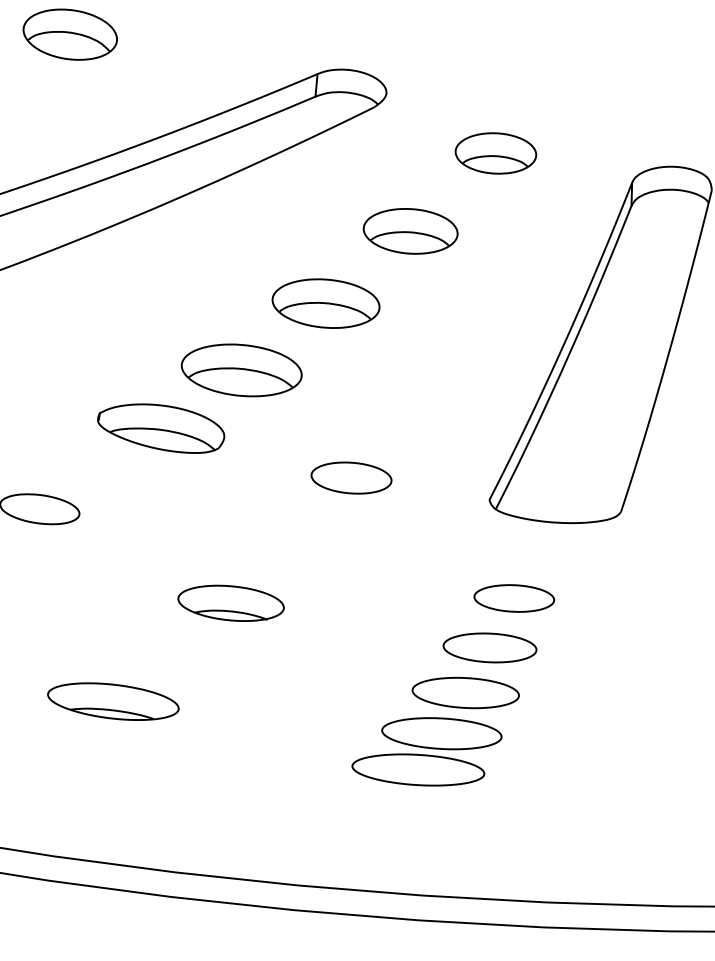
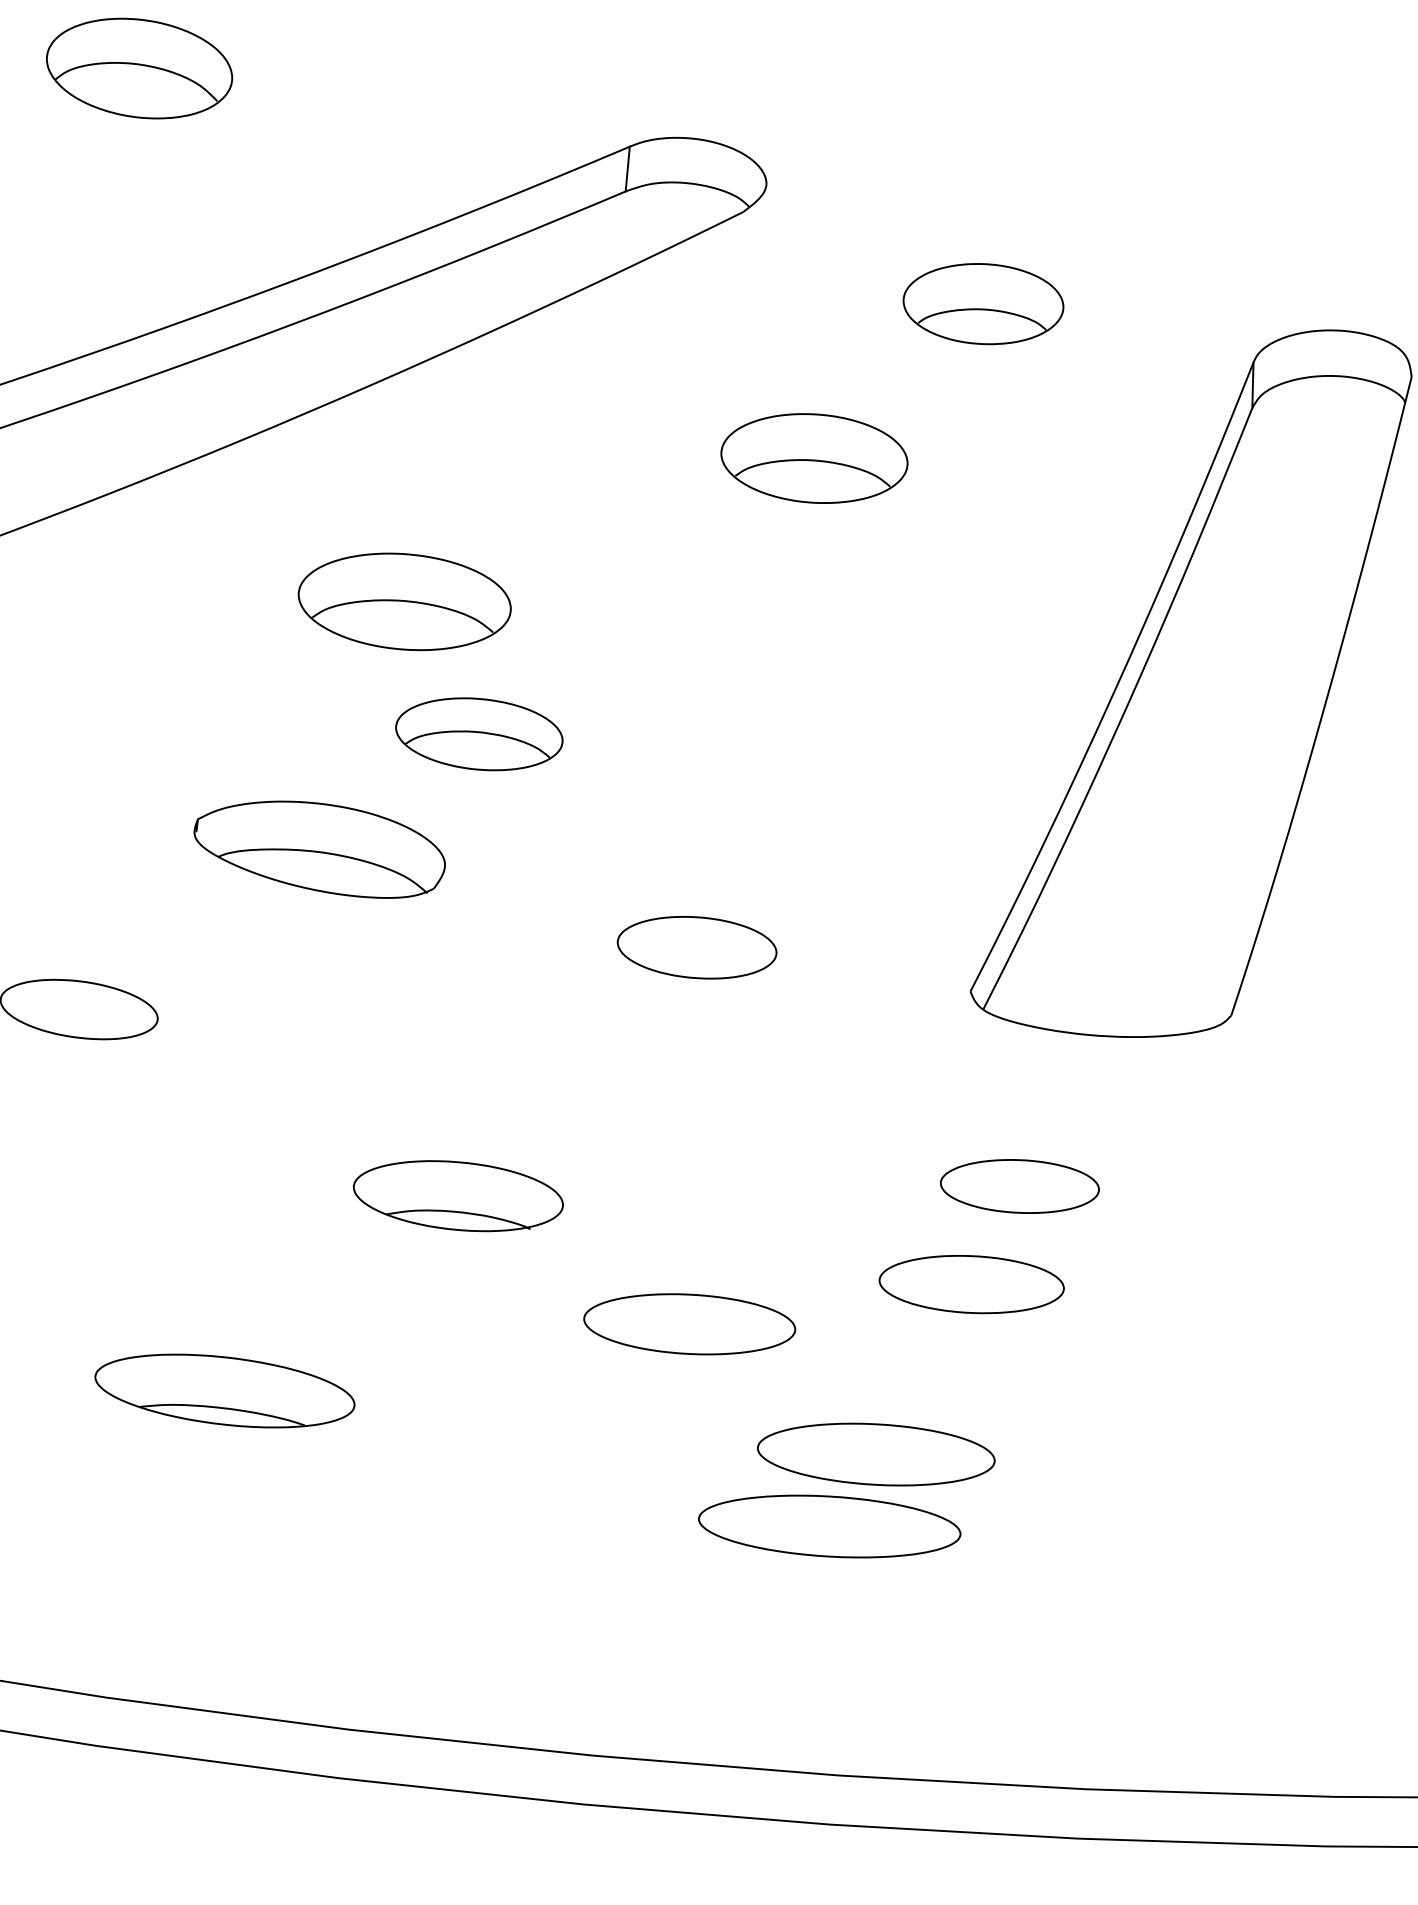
part: (325, 303) -> (403, 601), moved
part: (241, 370) -> (478, 734), size x0.7
part: (465, 693) -> (689, 1325), moved

